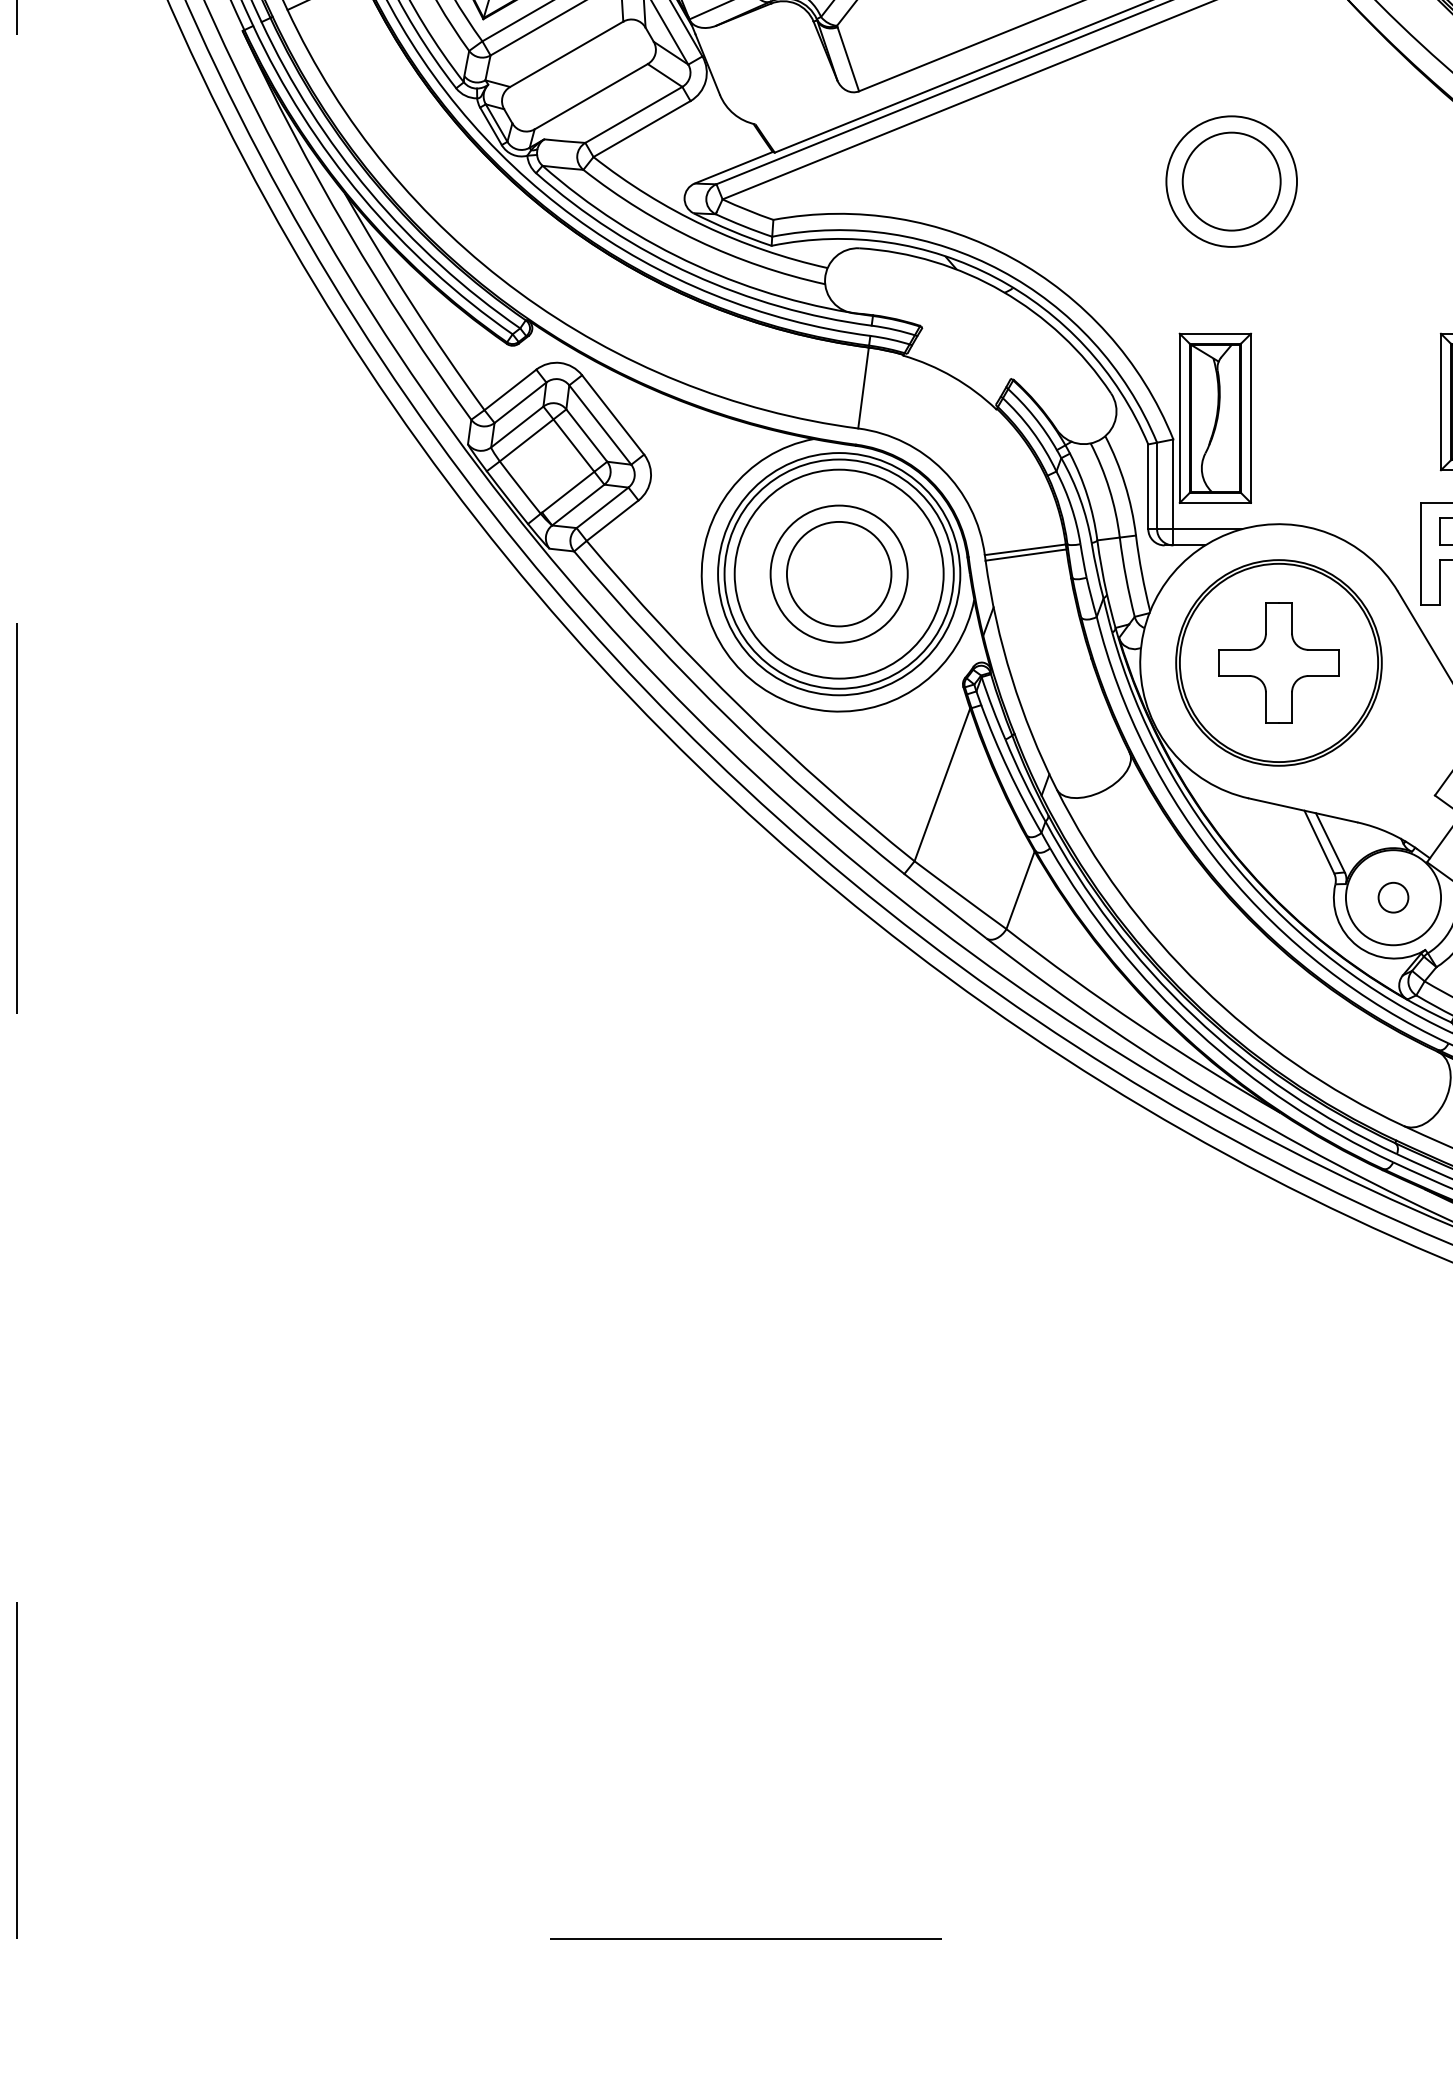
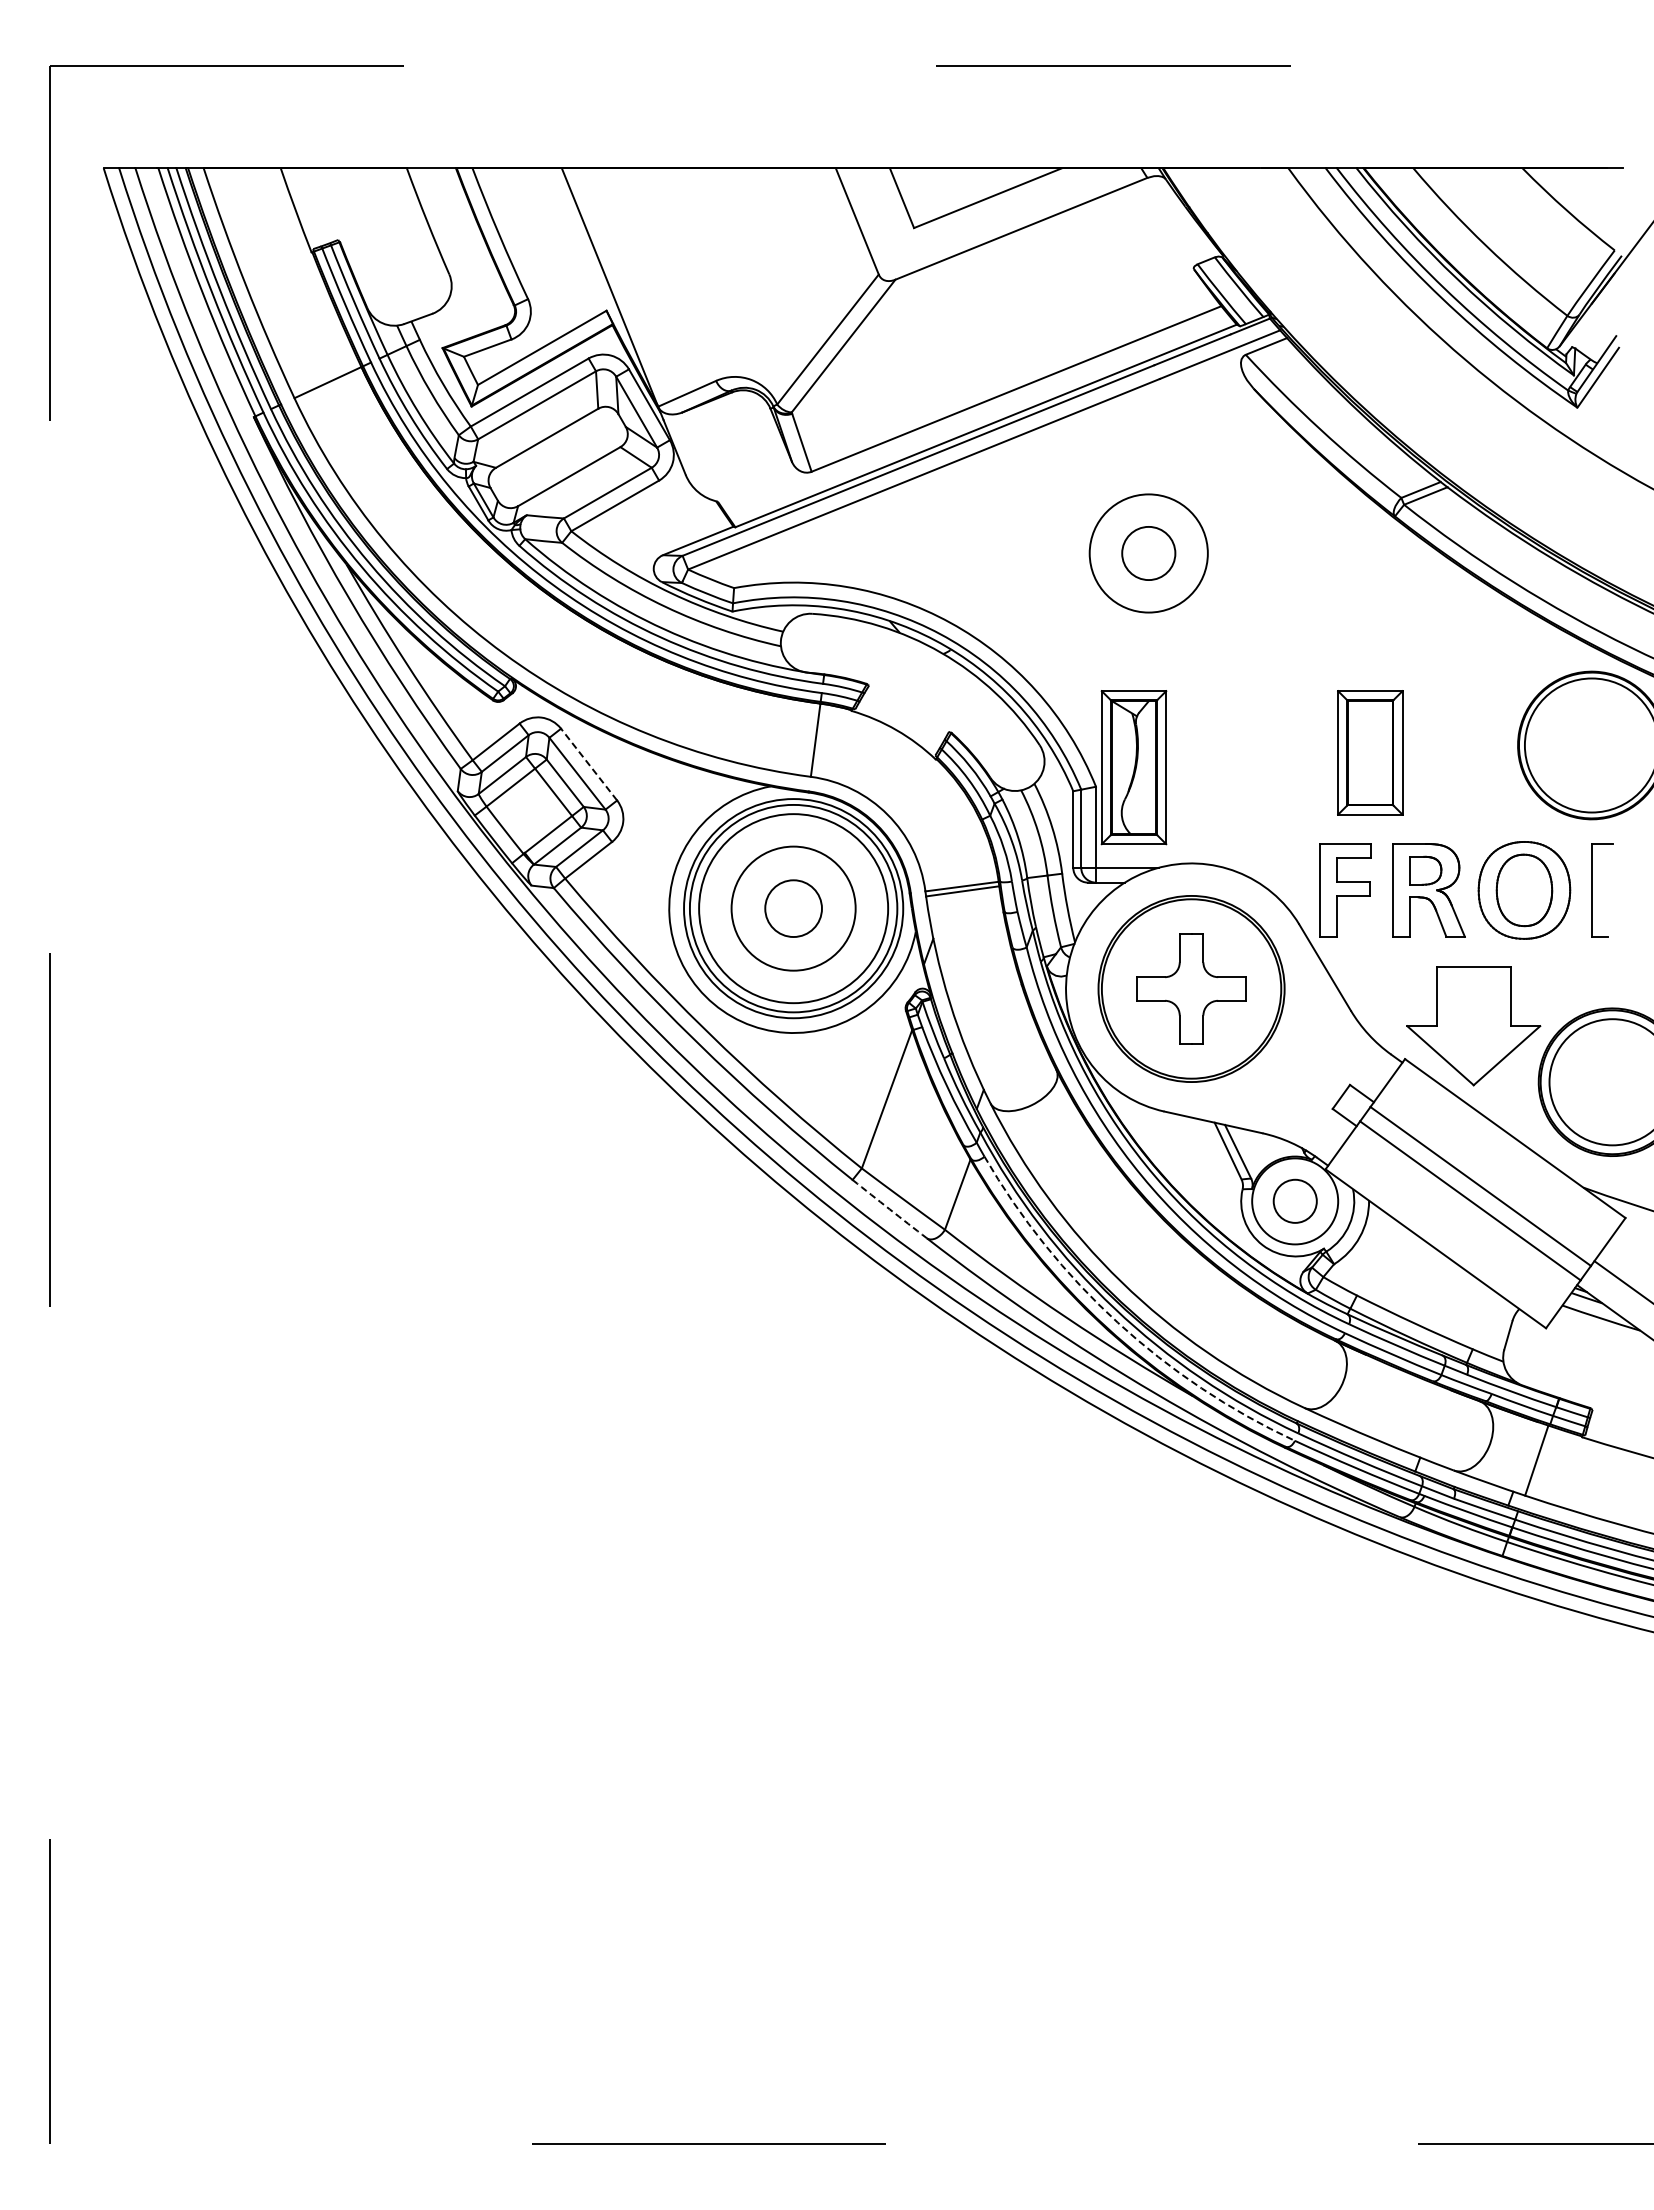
circle: (1231, 181) -> (1148, 553), size x0.6
line: (613, 414) -> (589, 764), solid -> dashed
circle: (839, 573) -> (793, 908), size x0.6
circle: (1392, 897) -> (1294, 1201), size x1.6
arc: (945, 906) -> (889, 1209), solid -> dashed
arc: (1197, 1031) -> (1117, 1322), solid -> dashed

